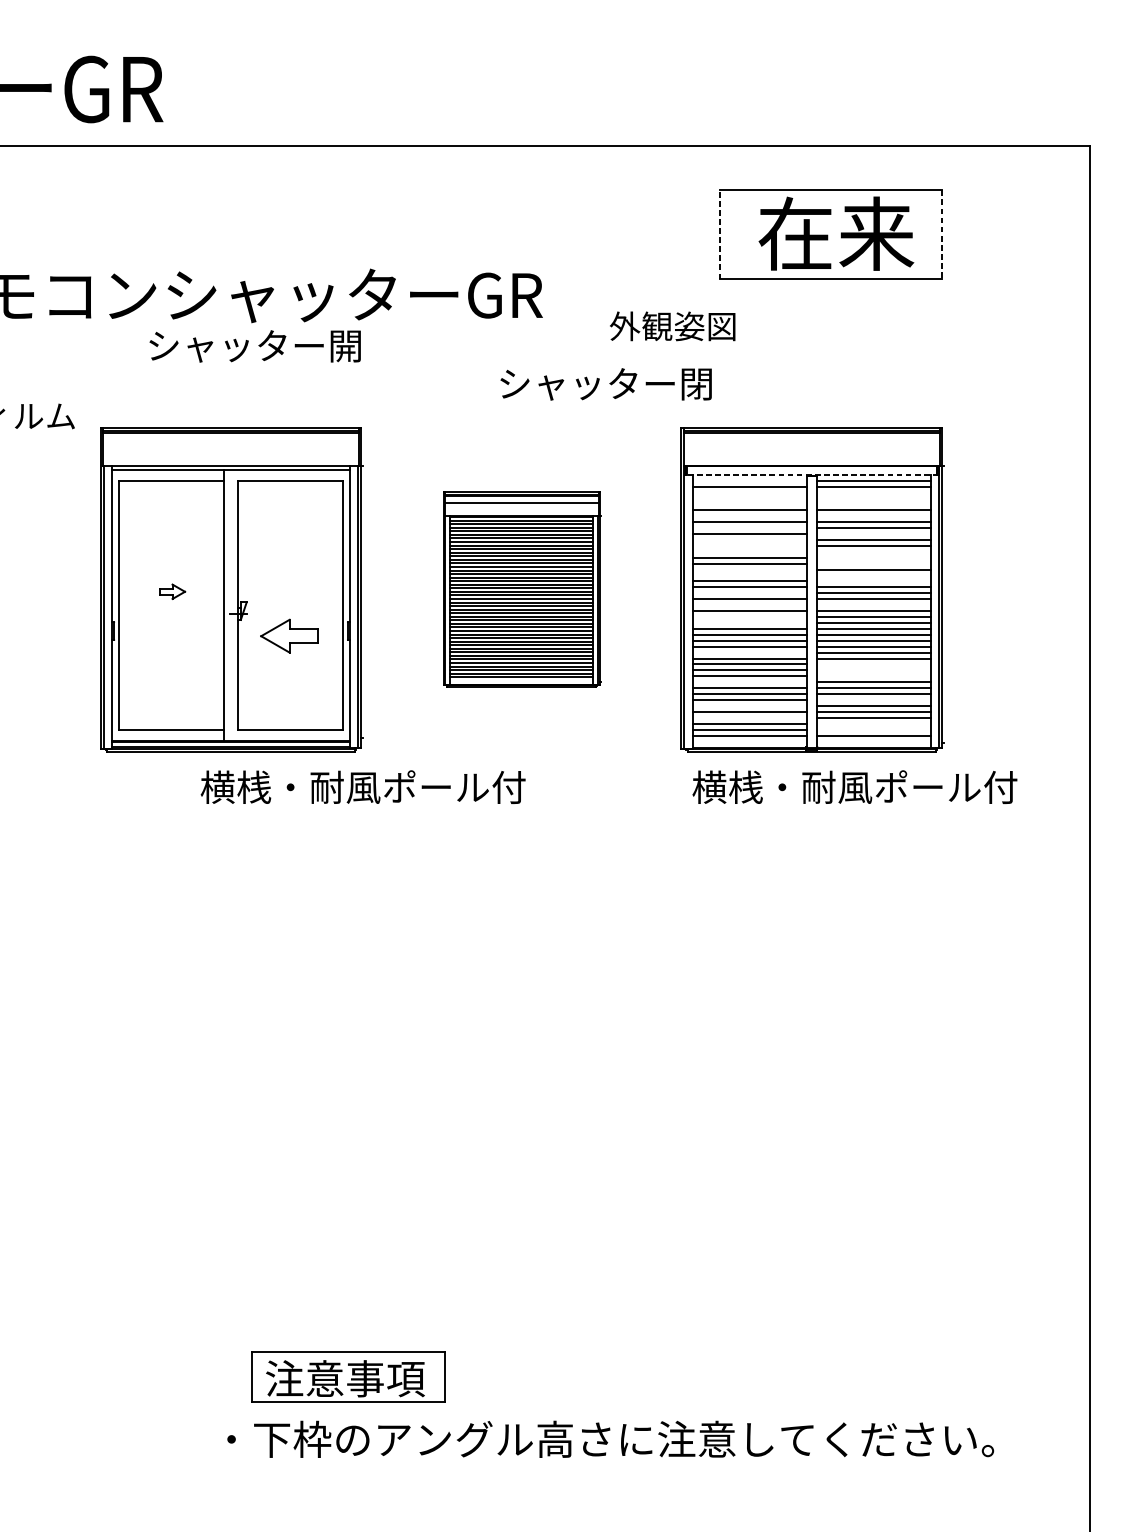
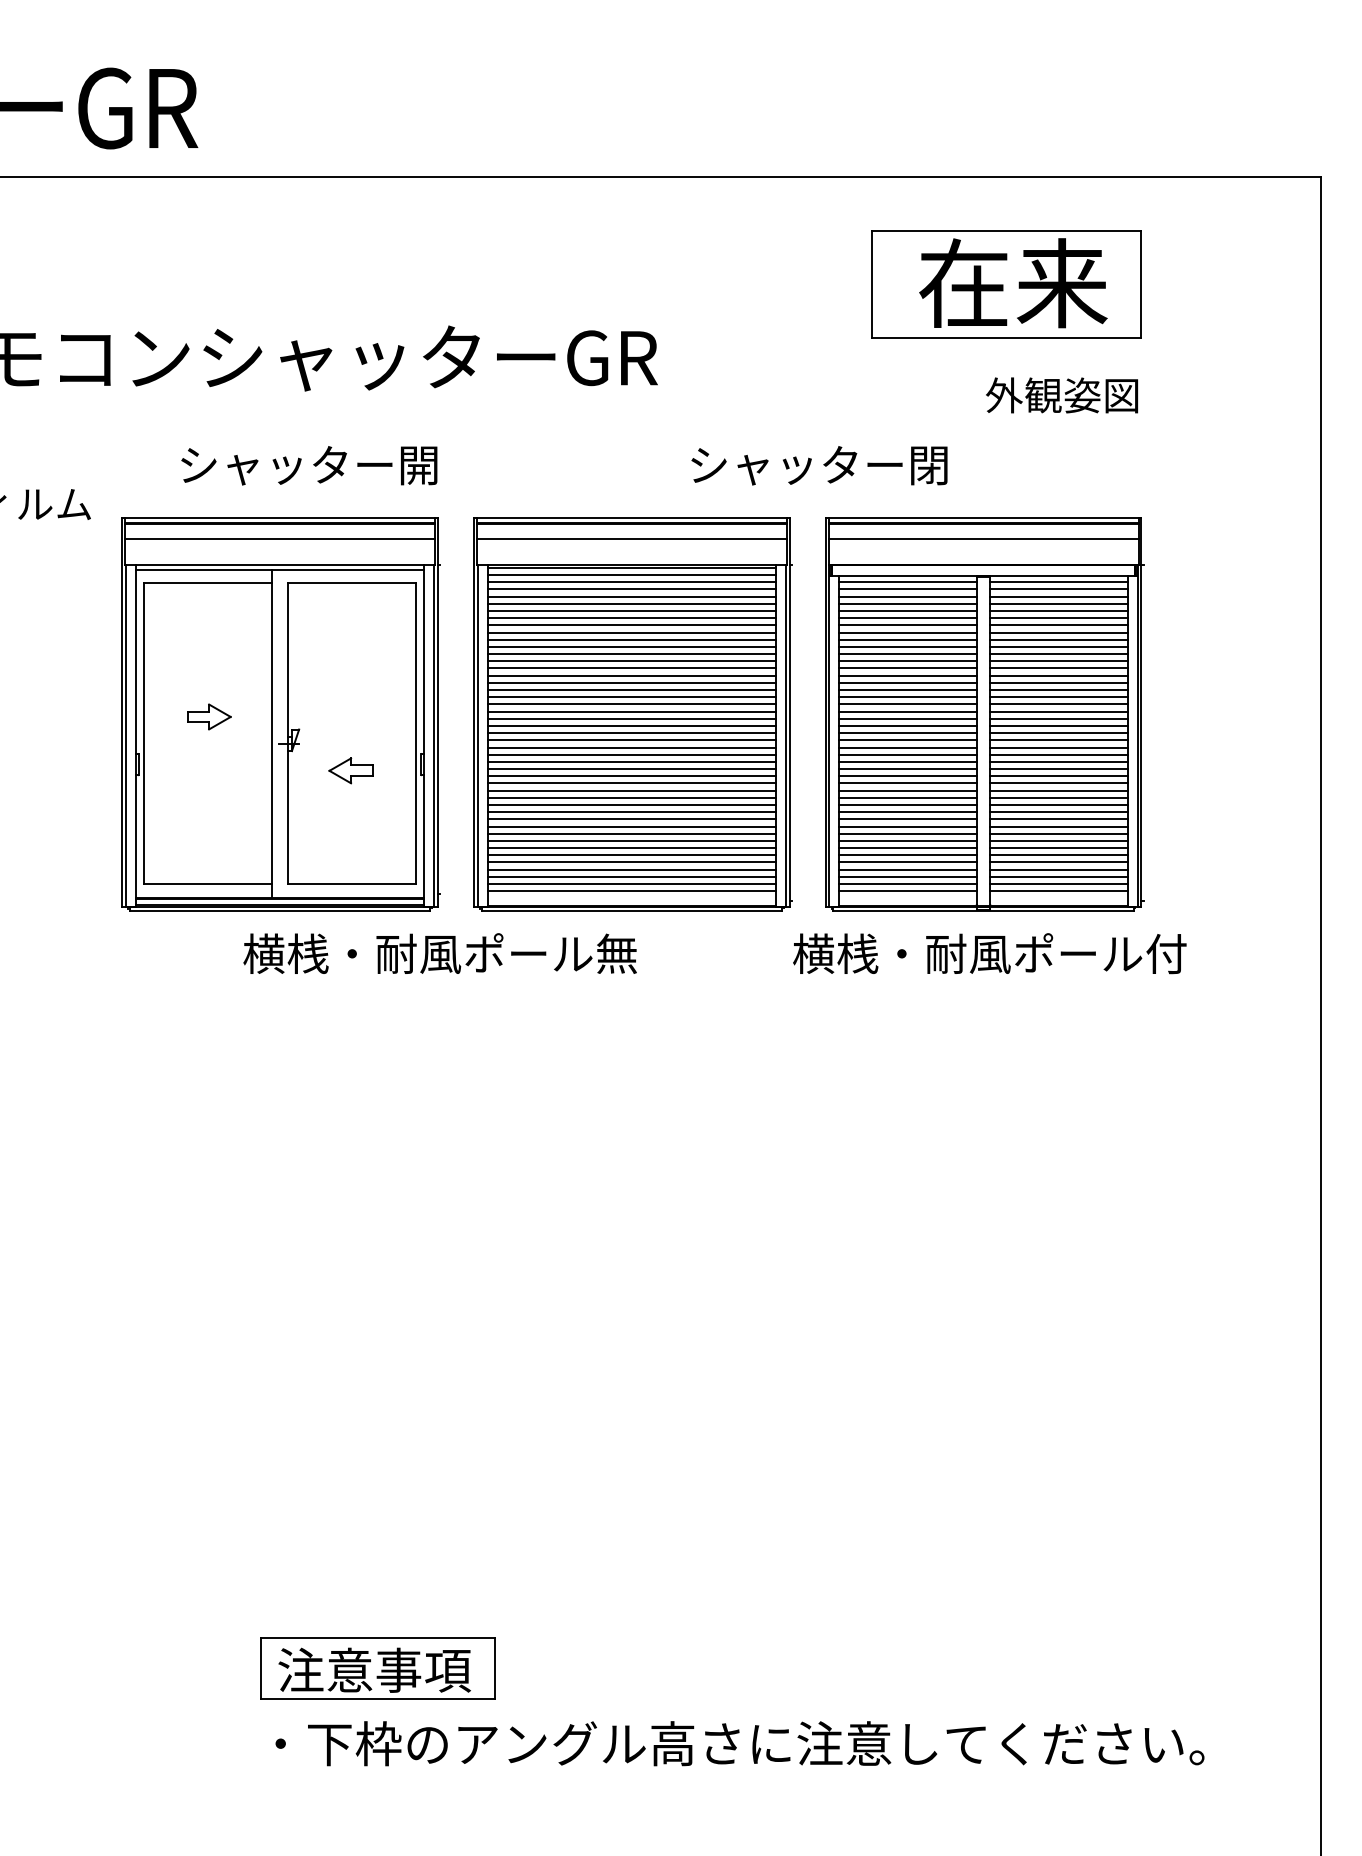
line: (719, 234) -> (871, 284), dashed -> solid
line: (942, 234) -> (1141, 284), dashed -> solid
text: (672, 326) -> (1061, 395), moved
text: (255, 346) -> (309, 465), moved
text: (606, 384) -> (819, 465), moved
line: (231, 445) -> (280, 539), added
line: (811, 445) -> (983, 539), added
line: (811, 475) -> (983, 575), dashed -> solid
line: (749, 480) -> (908, 582), added
line: (749, 492) -> (908, 596), added
line: (873, 492) -> (1058, 596), added
line: (749, 498) -> (908, 603), added
line: (873, 498) -> (1058, 603), added
line: (749, 503) -> (908, 610), added
line: (873, 503) -> (1058, 610), added
line: (749, 516) -> (908, 625), added
line: (873, 516) -> (1058, 625), added
line: (749, 527) -> (908, 639), added
line: (873, 533) -> (1058, 646), added
line: (749, 540) -> (908, 654), added
line: (749, 546) -> (908, 661), added
line: (749, 551) -> (908, 668), added
line: (873, 551) -> (1058, 668), added
line: (873, 557) -> (1058, 675), added
line: (873, 563) -> (1058, 682), added
line: (749, 569) -> (908, 690), added
line: (749, 575) -> (908, 697), added
line: (873, 575) -> (1058, 697), added
line: (873, 581) -> (1058, 704), added
part: (521, 589) -> (632, 714), size x1.67
part: (172, 591) -> (209, 716), size x1.43
line: (749, 593) -> (908, 718), added
line: (749, 605) -> (908, 733), added
line: (873, 605) -> (1058, 733), added
line: (749, 616) -> (908, 747), added
line: (749, 622) -> (908, 754), added
part: (289, 635) -> (350, 770), size x0.62
line: (749, 652) -> (908, 790), added
line: (873, 664) -> (1058, 804), added
line: (873, 670) -> (1058, 812), added
line: (873, 676) -> (1058, 819), added
line: (749, 682) -> (908, 826), added
line: (873, 700) -> (1058, 848), added
line: (749, 706) -> (908, 855), added
line: (749, 717) -> (908, 869), added
line: (873, 723) -> (1058, 876), added
line: (873, 730) -> (1058, 884), added
text: (508, 787) -> (616, 953), 横桟・耐風ポール付 -> 横桟・耐風ポール無
text: (854, 787) -> (989, 953), moved
part: (347, 1377) -> (377, 1668), moved

